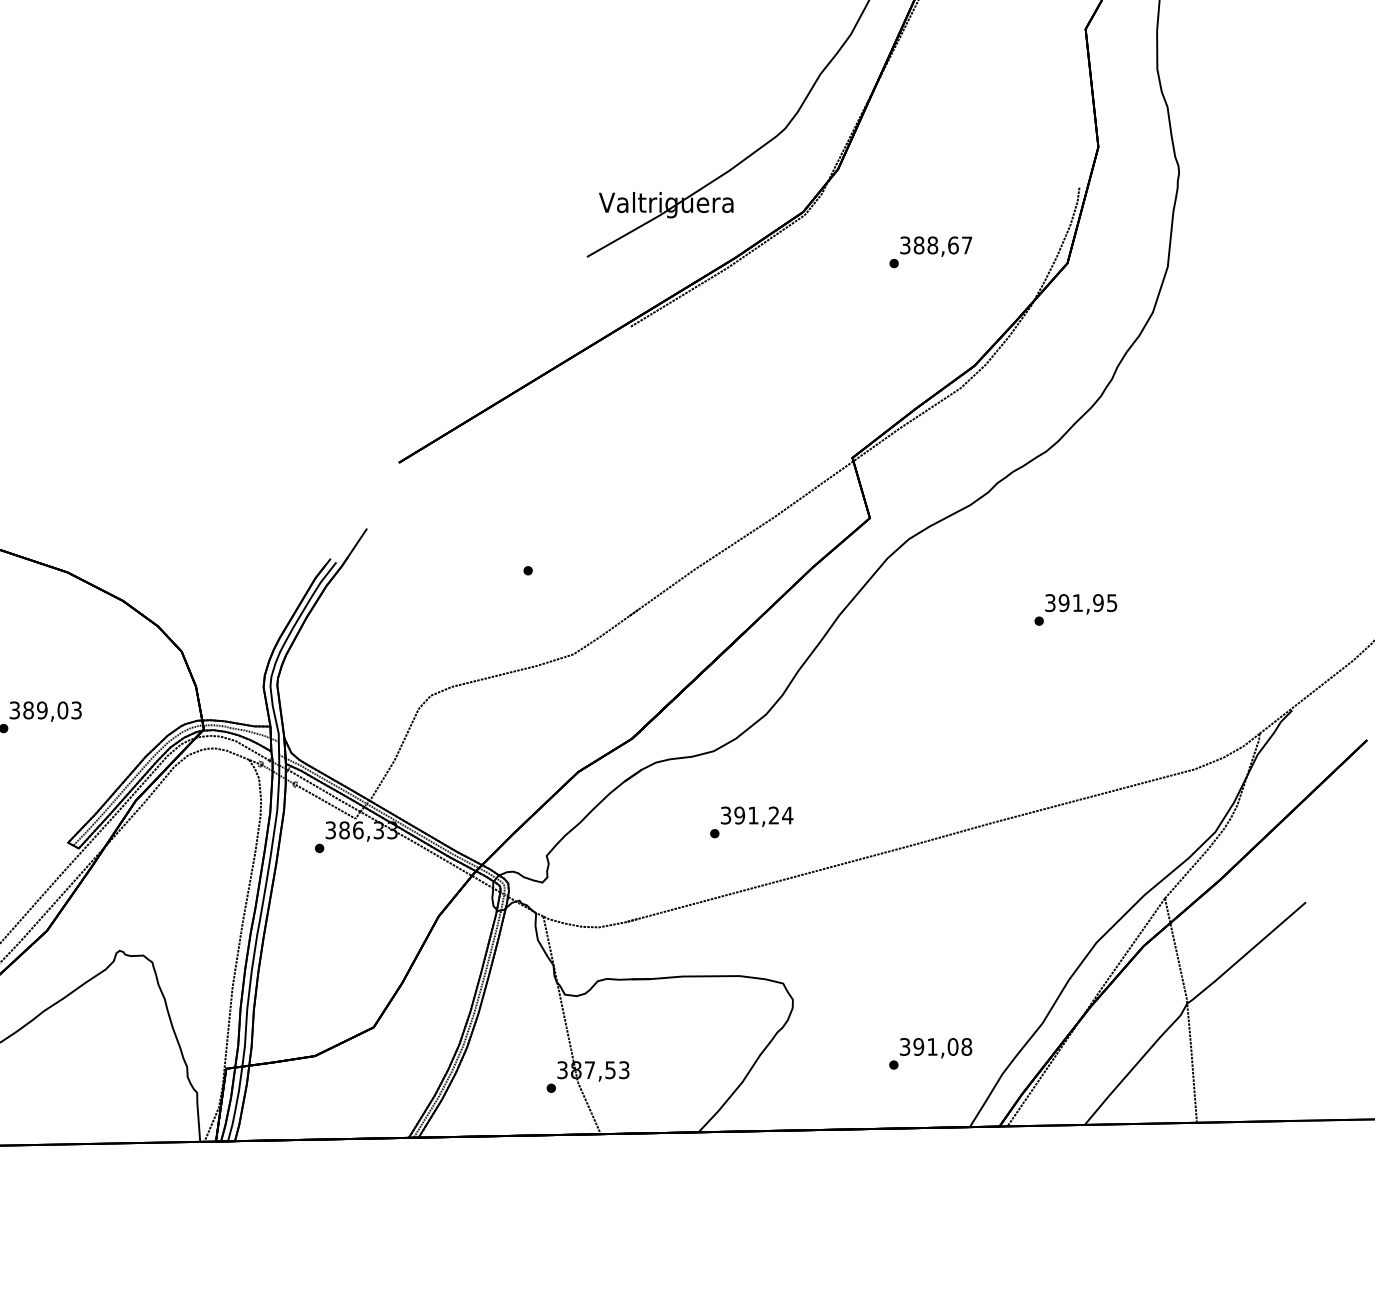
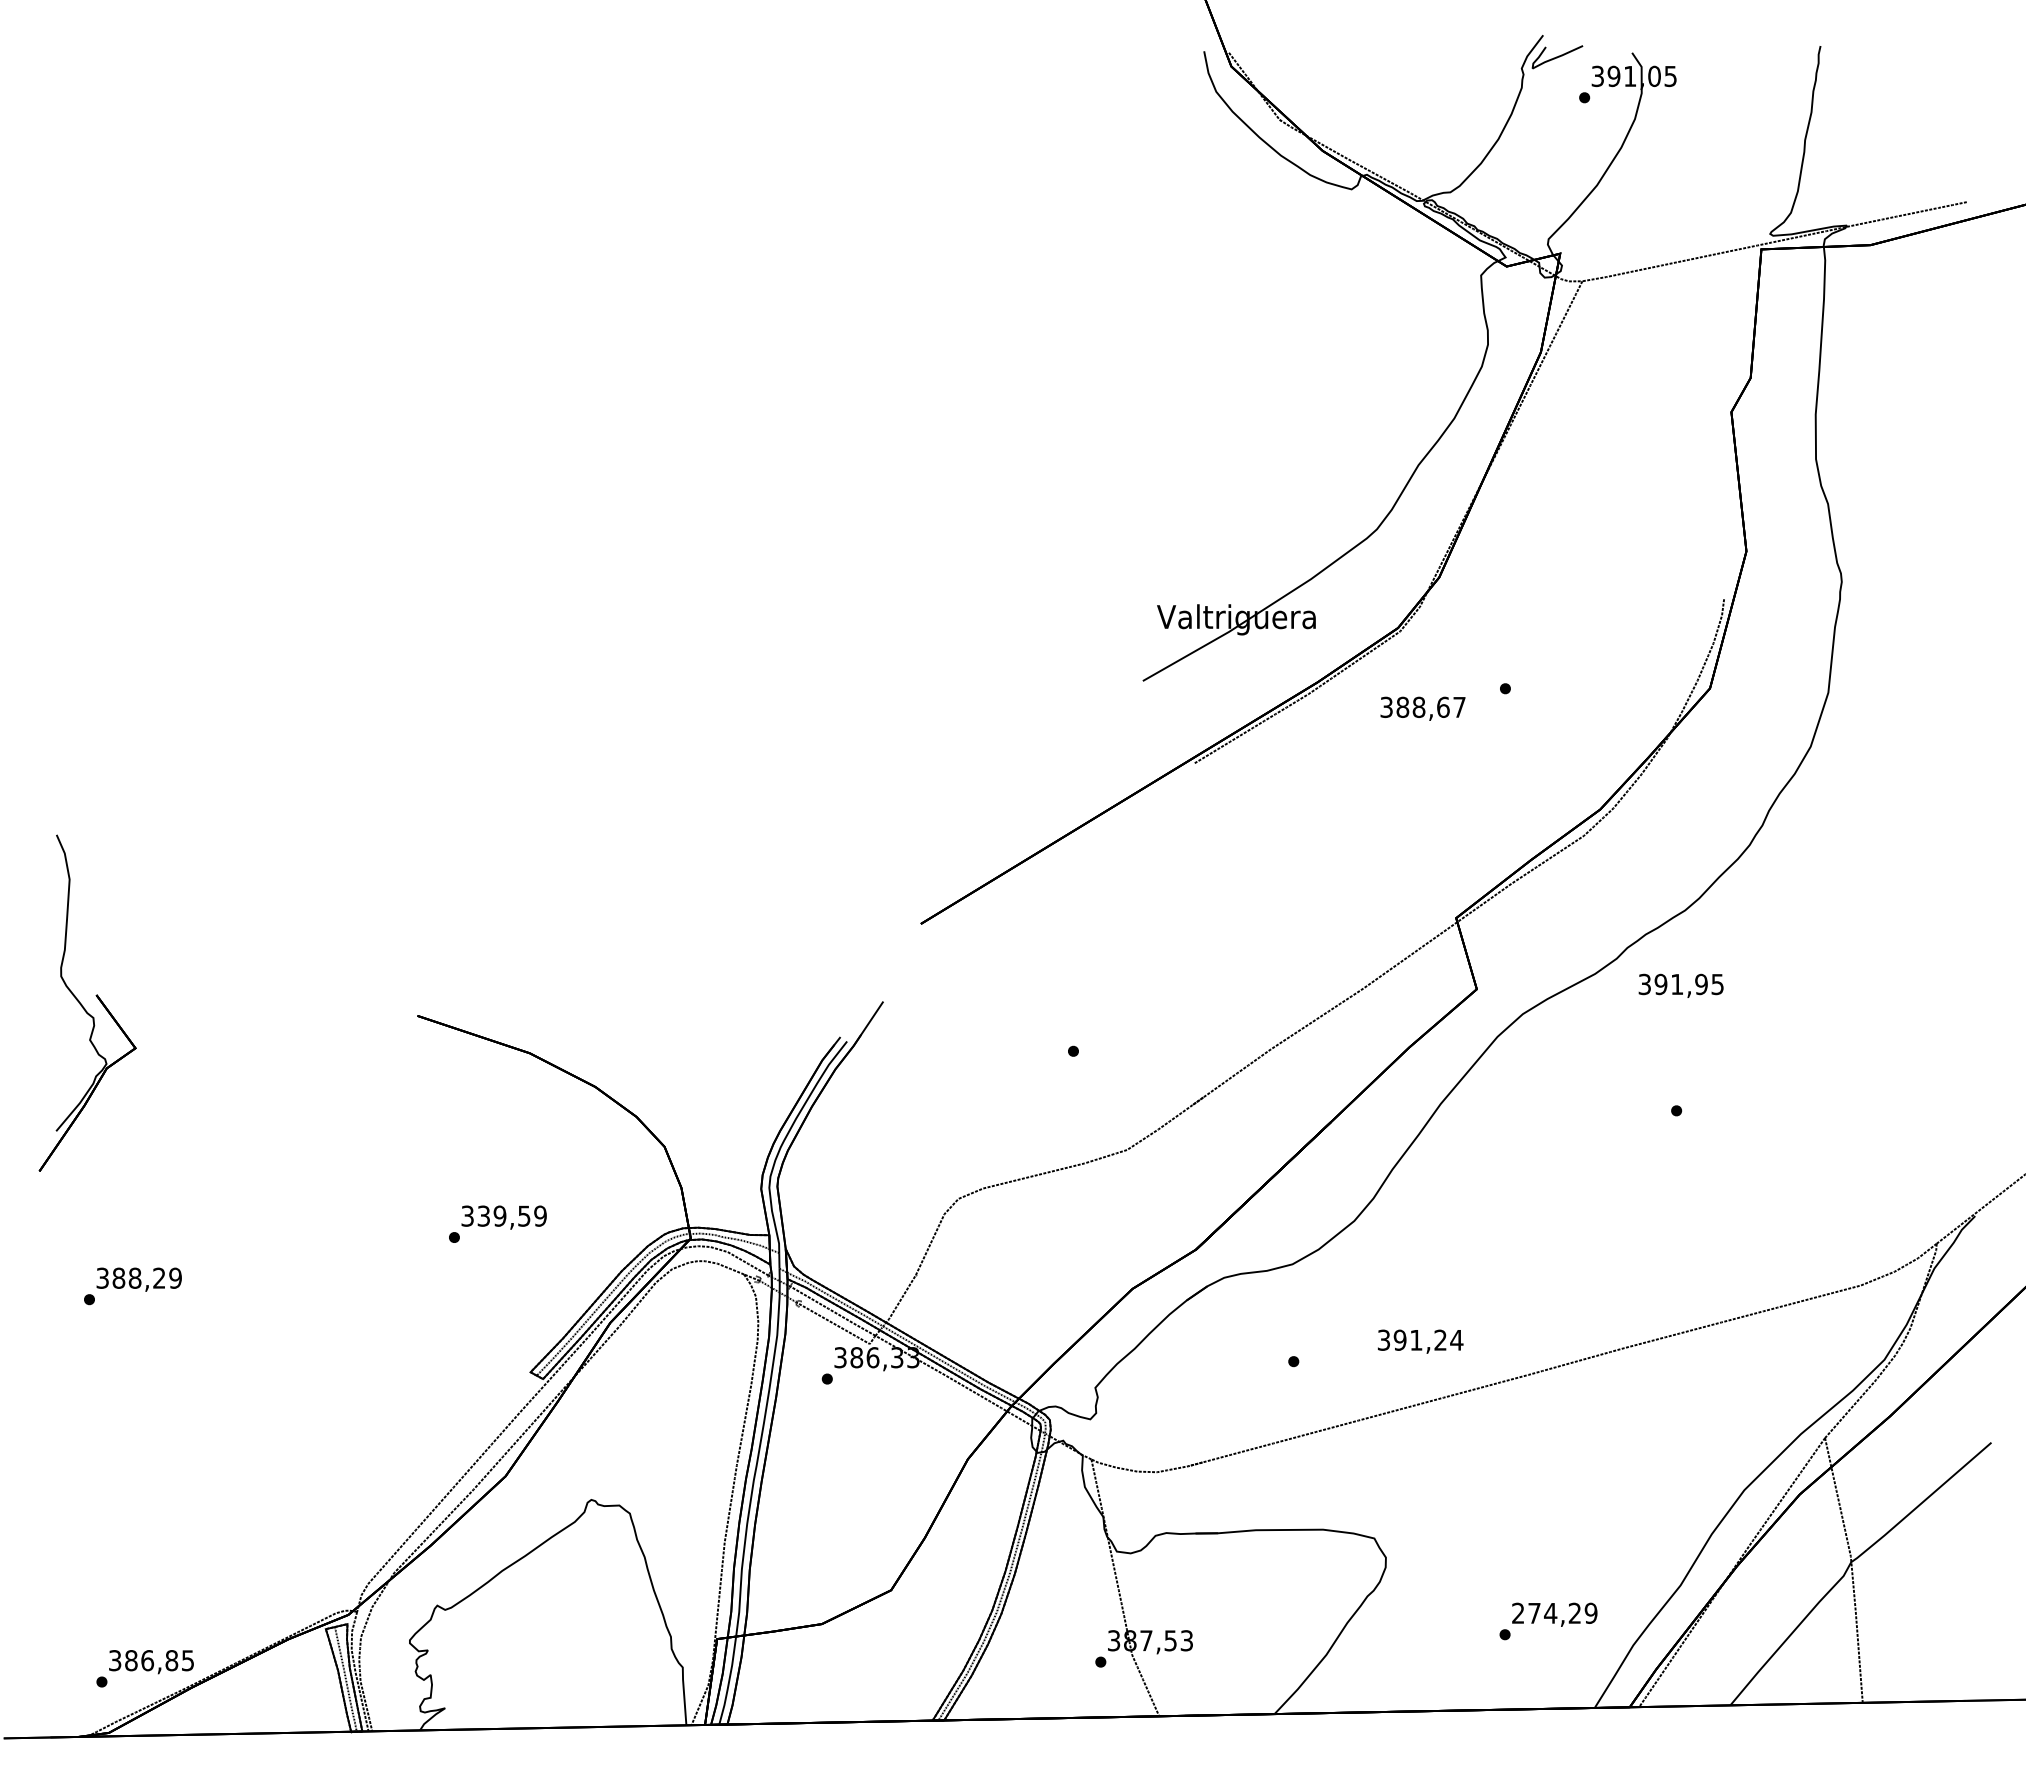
text: (935, 246) -> (1422, 708), moved
text: (1080, 603) -> (1680, 985), moved
text: (52, 709) -> (511, 1215), 389,03 -> 339,59
text: (756, 816) -> (1420, 1341), moved
text: (935, 1046) -> (1554, 1612), 391,08 -> 274,29

